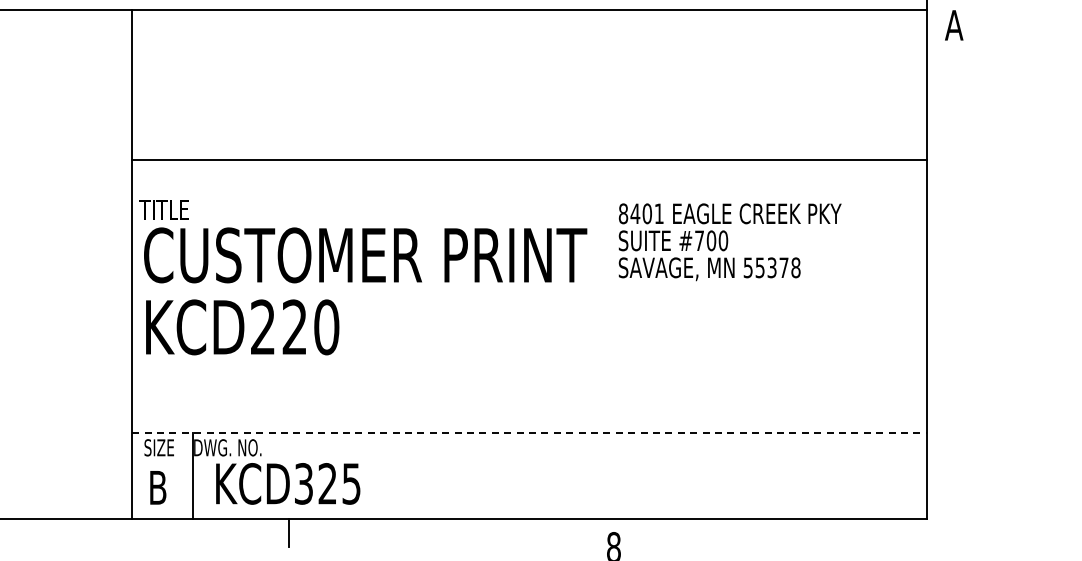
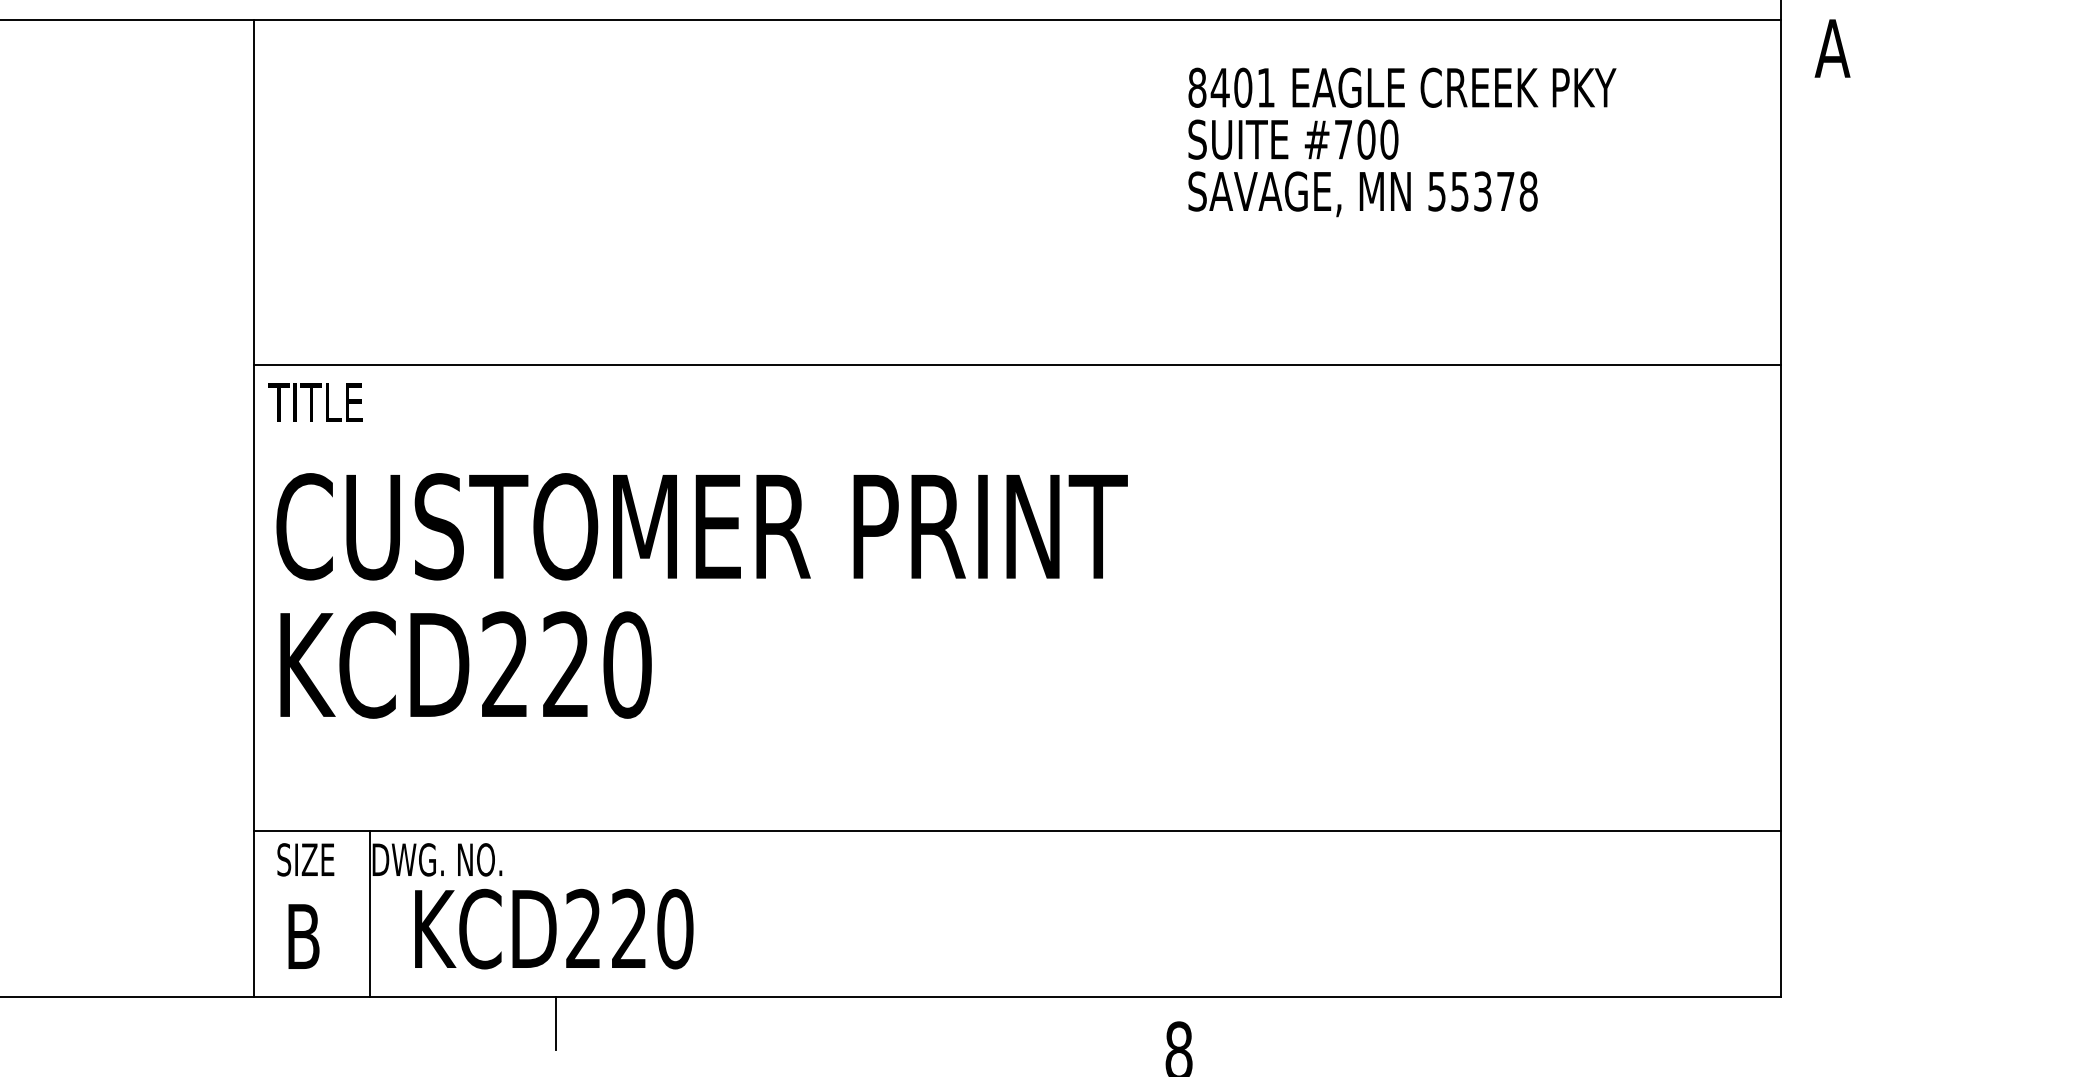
line: (529, 159) -> (1016, 363), moved
text: (729, 242) -> (1401, 142), moved
text: (365, 291) -> (701, 596), moved
line: (529, 433) -> (1016, 832), dashed -> solid
text: (327, 483) -> (628, 928), KCD325 -> KCD220

